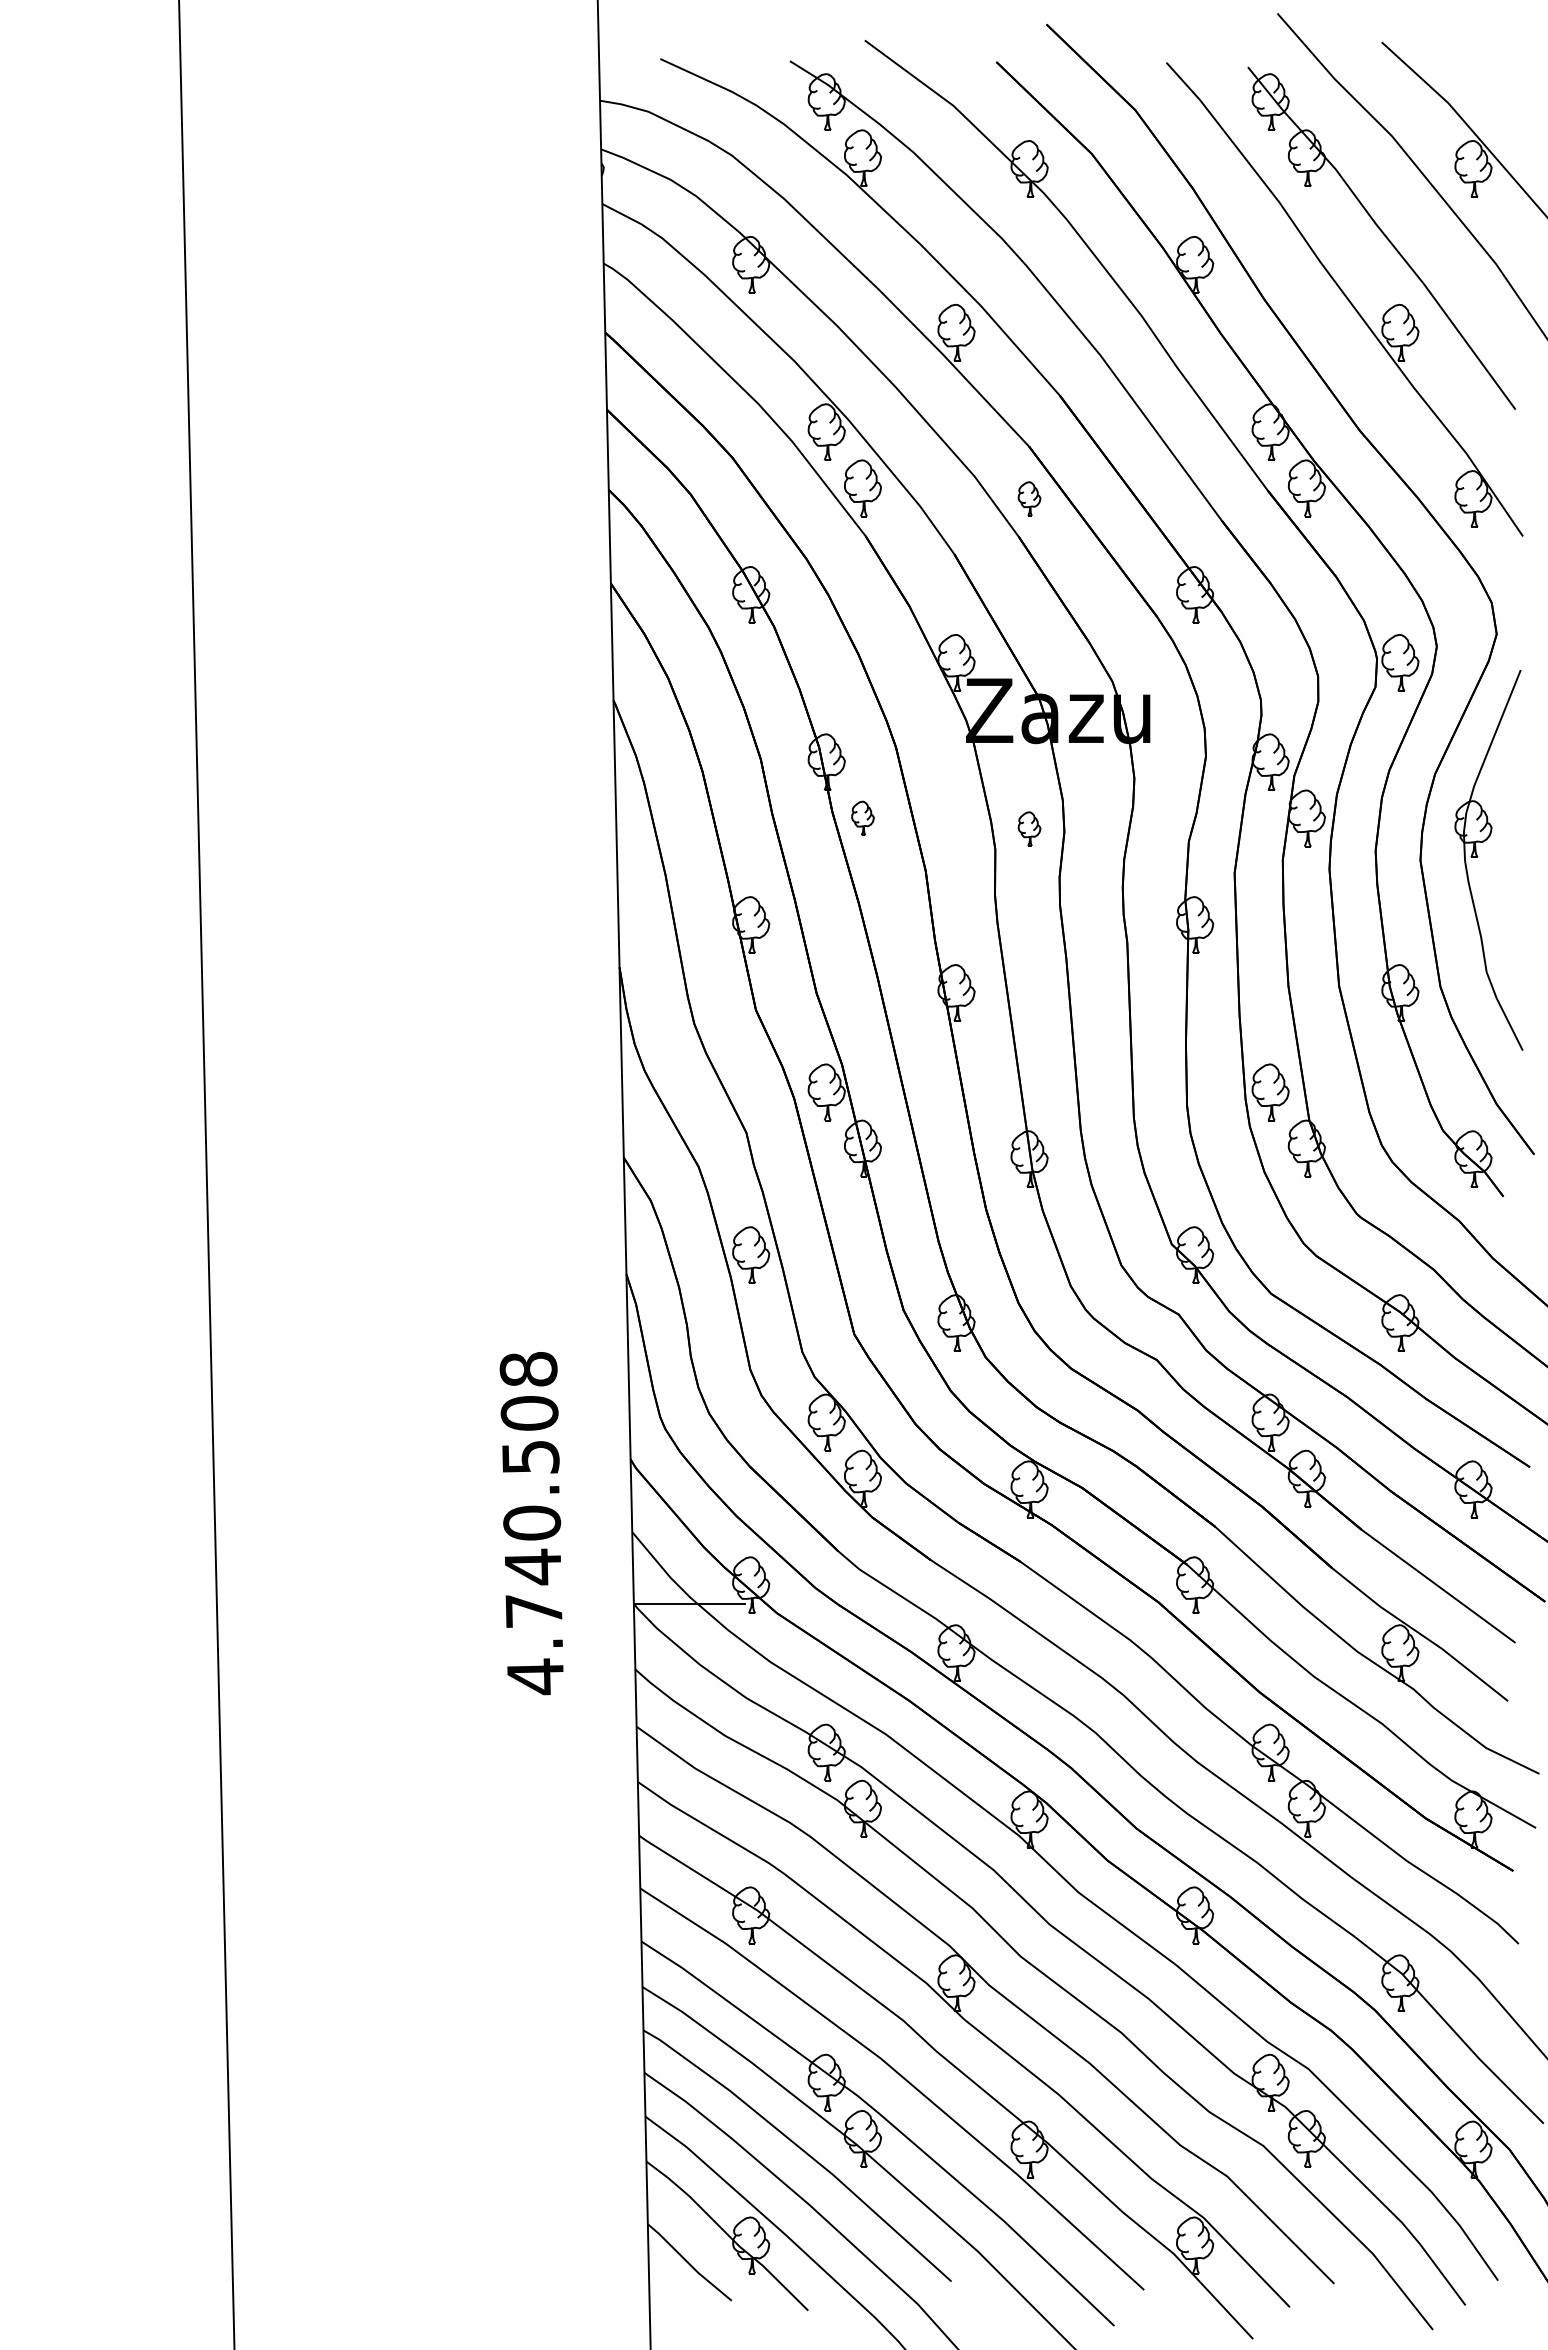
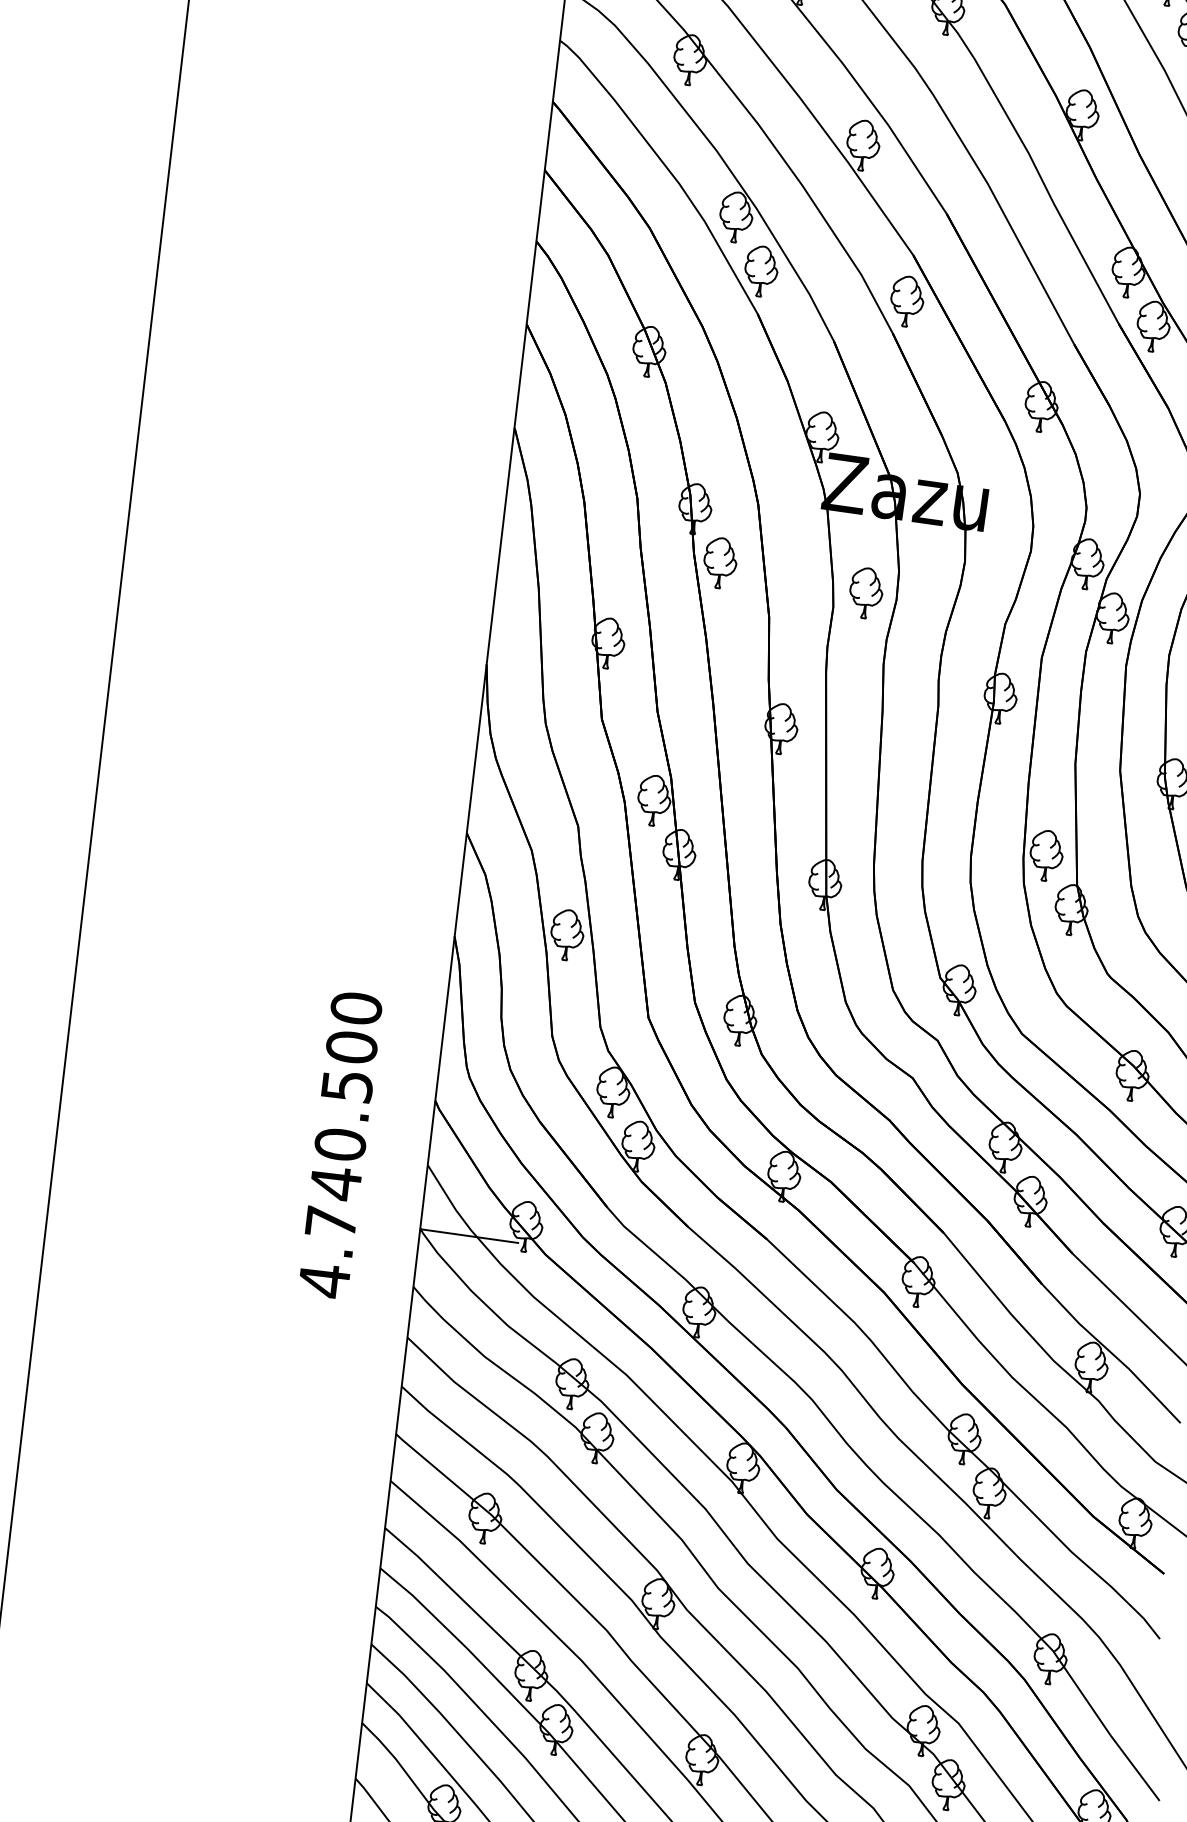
part: (1029, 498) -> (907, 301), size x1.67
part: (862, 818) -> (719, 563), size x1.67
part: (1029, 828) -> (866, 592), size x1.67
text: (528, 1369) -> (356, 1008), 4.740.508 -> 4.740.500

